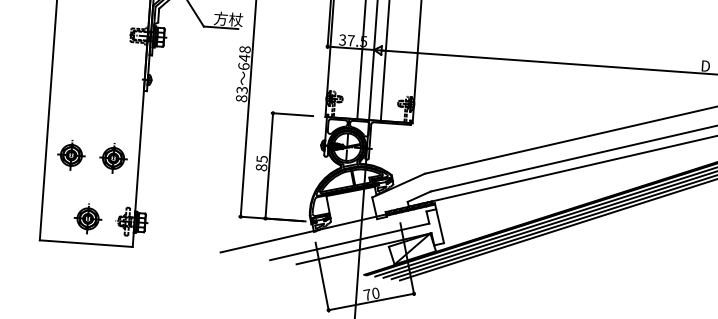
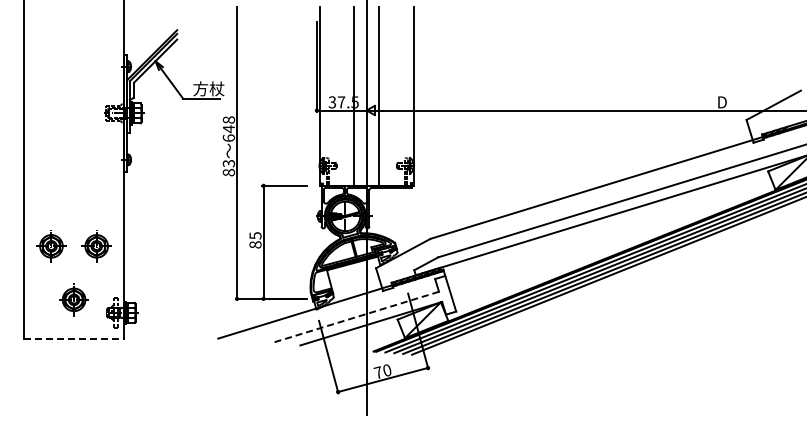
part: (87, 218) -> (73, 299), moved
line: (348, 241) -> (354, 317), solid -> dashed
line: (86, 243) -> (74, 339), solid -> dashed

